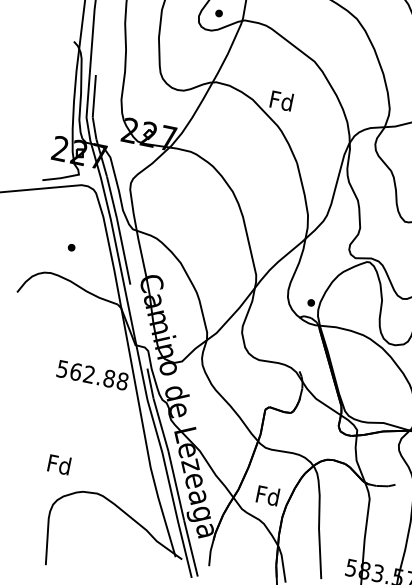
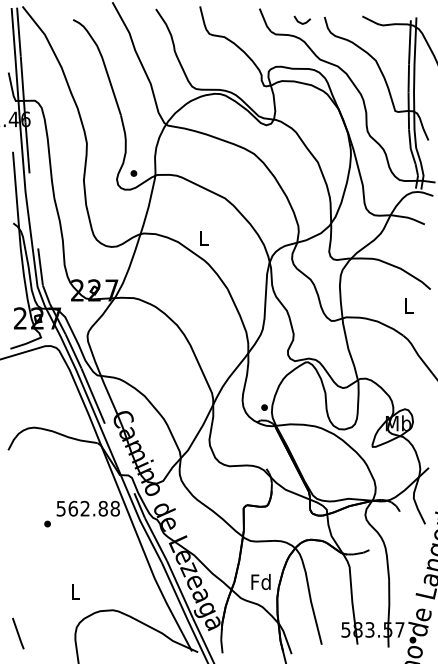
text: (281, 101) -> (203, 238), Fd -> L
part: (71, 247) -> (47, 523), moved
text: (58, 464) -> (74, 591), Fd -> L

